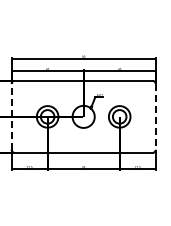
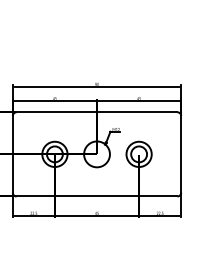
line: (11, 116) -> (12, 153), dashed -> solid
line: (155, 116) -> (180, 153), dashed -> solid

